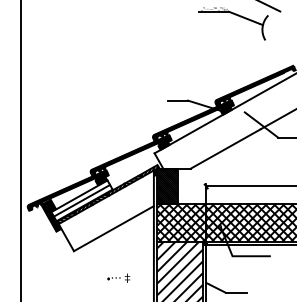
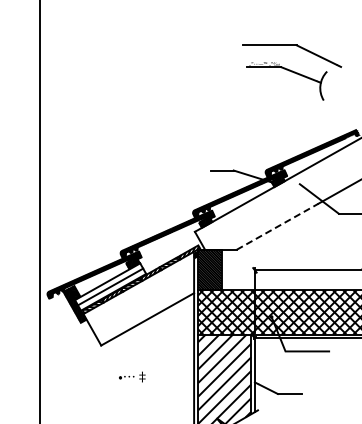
line: (225, 148) -> (277, 226), solid -> dashed
text: (118, 277) -> (132, 376), moved

